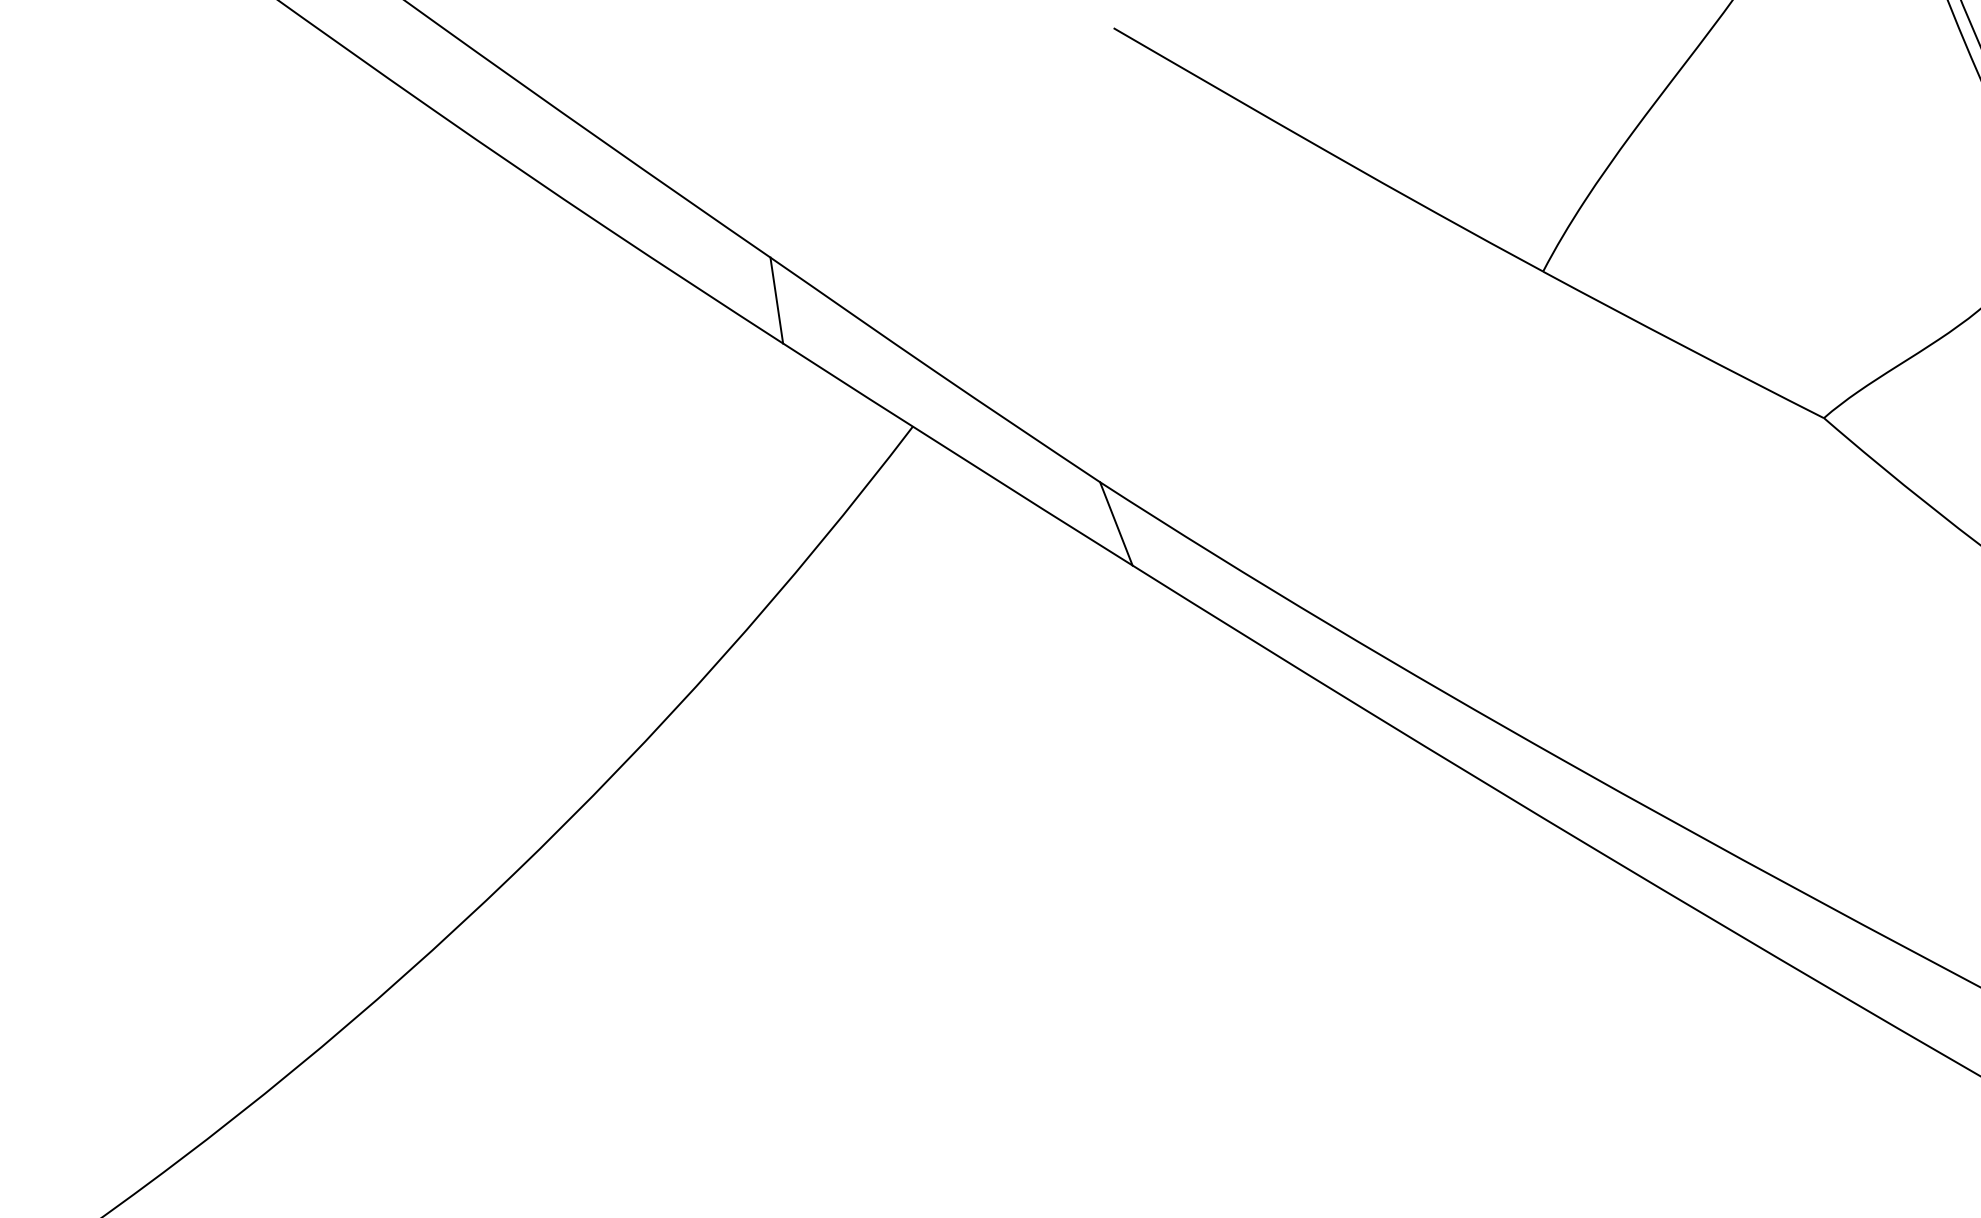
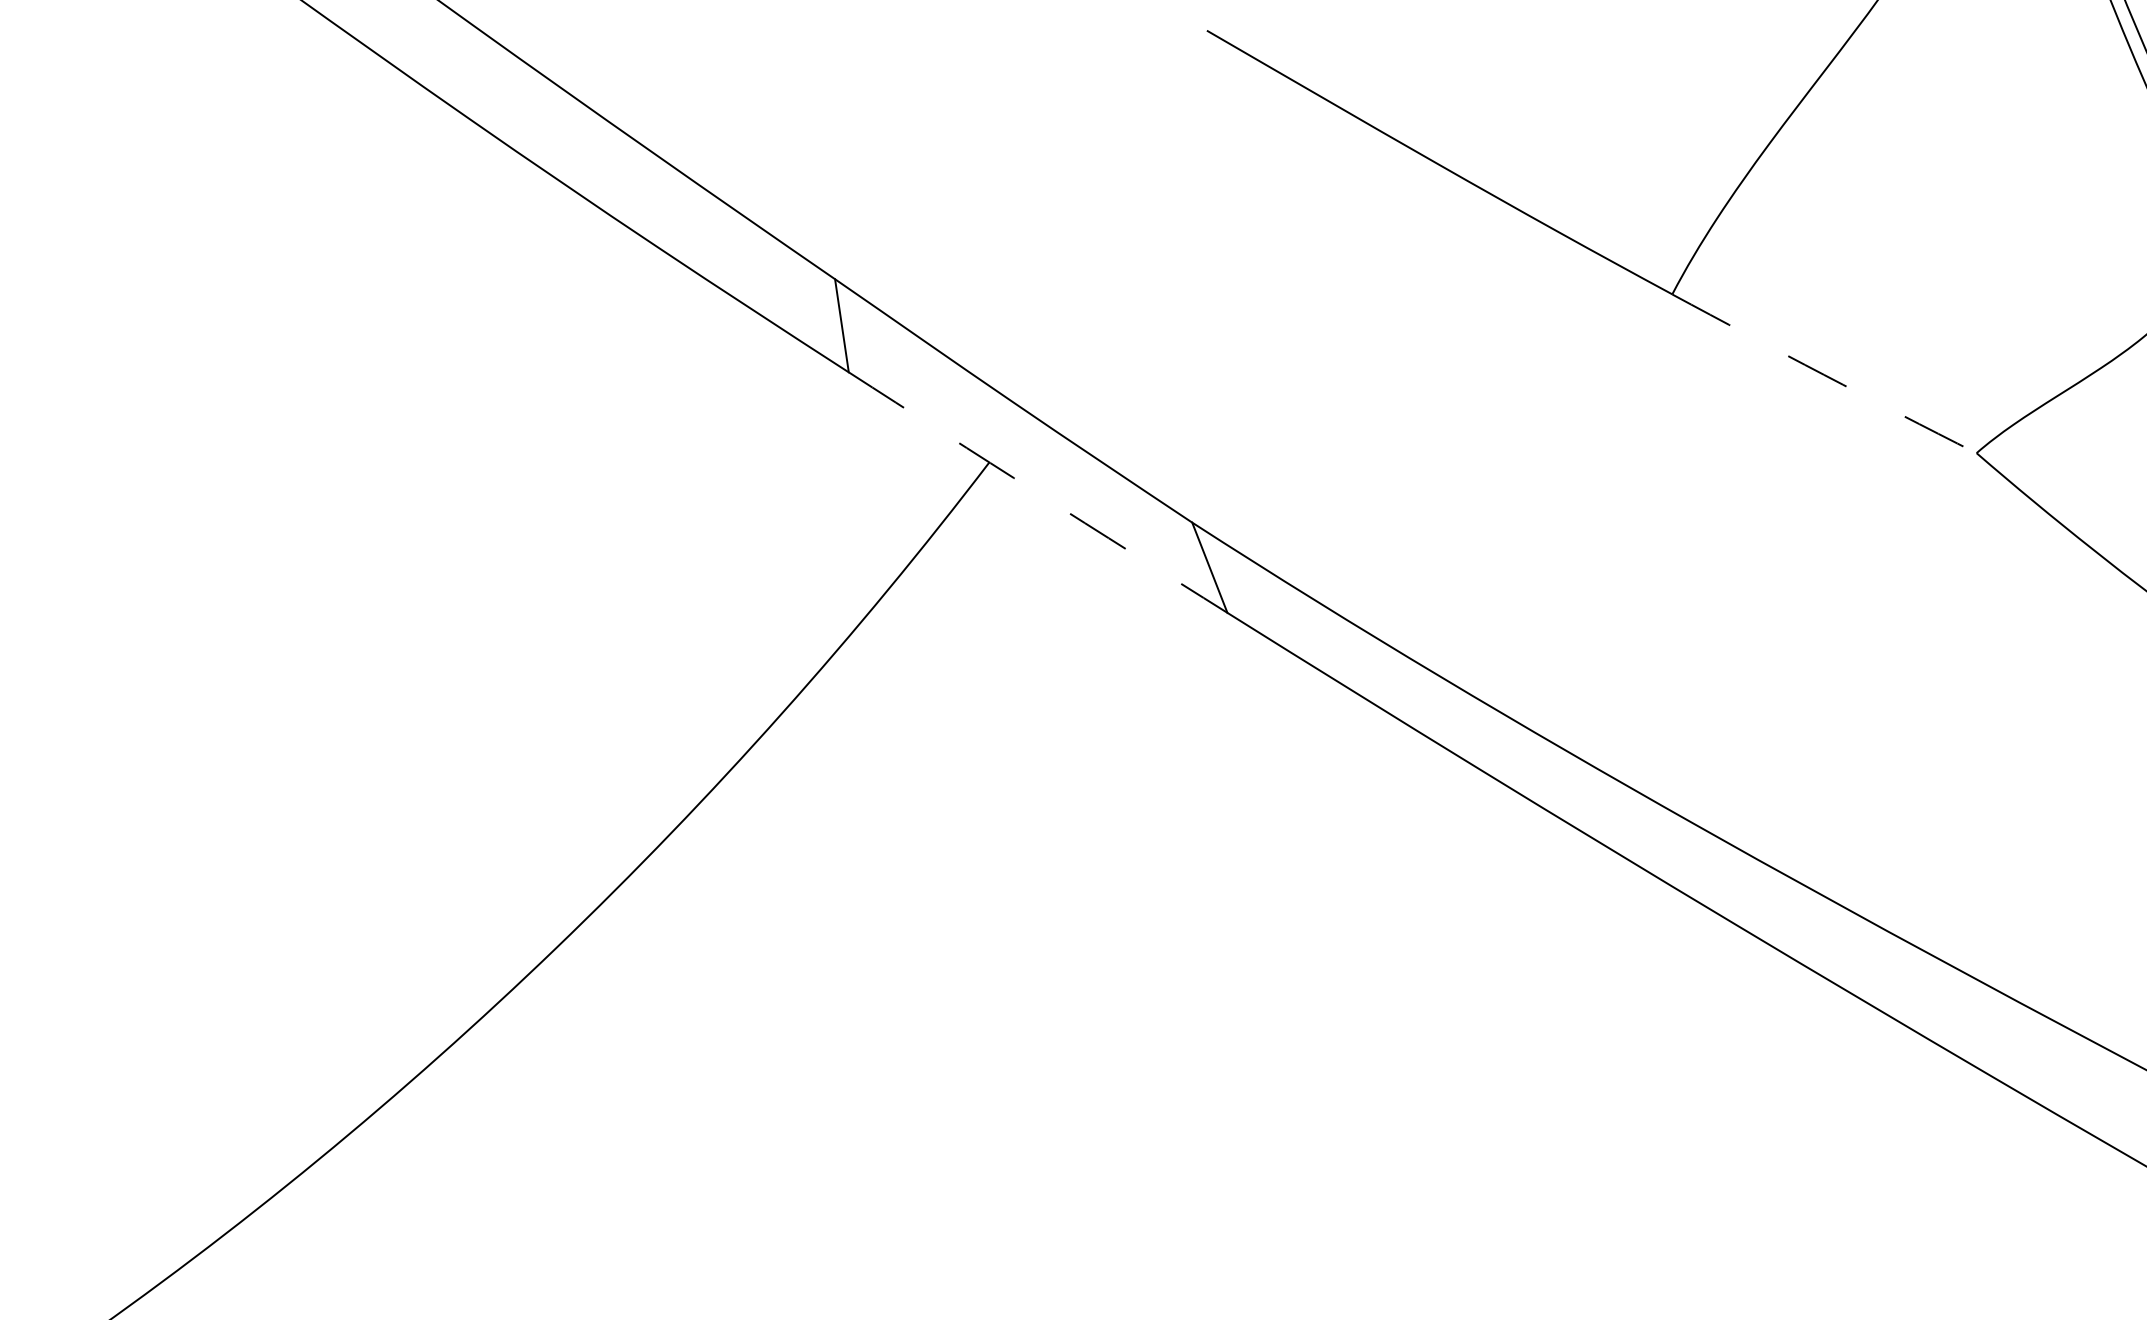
arc: (1682, 345) -> (1823, 374), solid -> dashed
arc: (957, 455) -> (1037, 493), solid -> dashed

